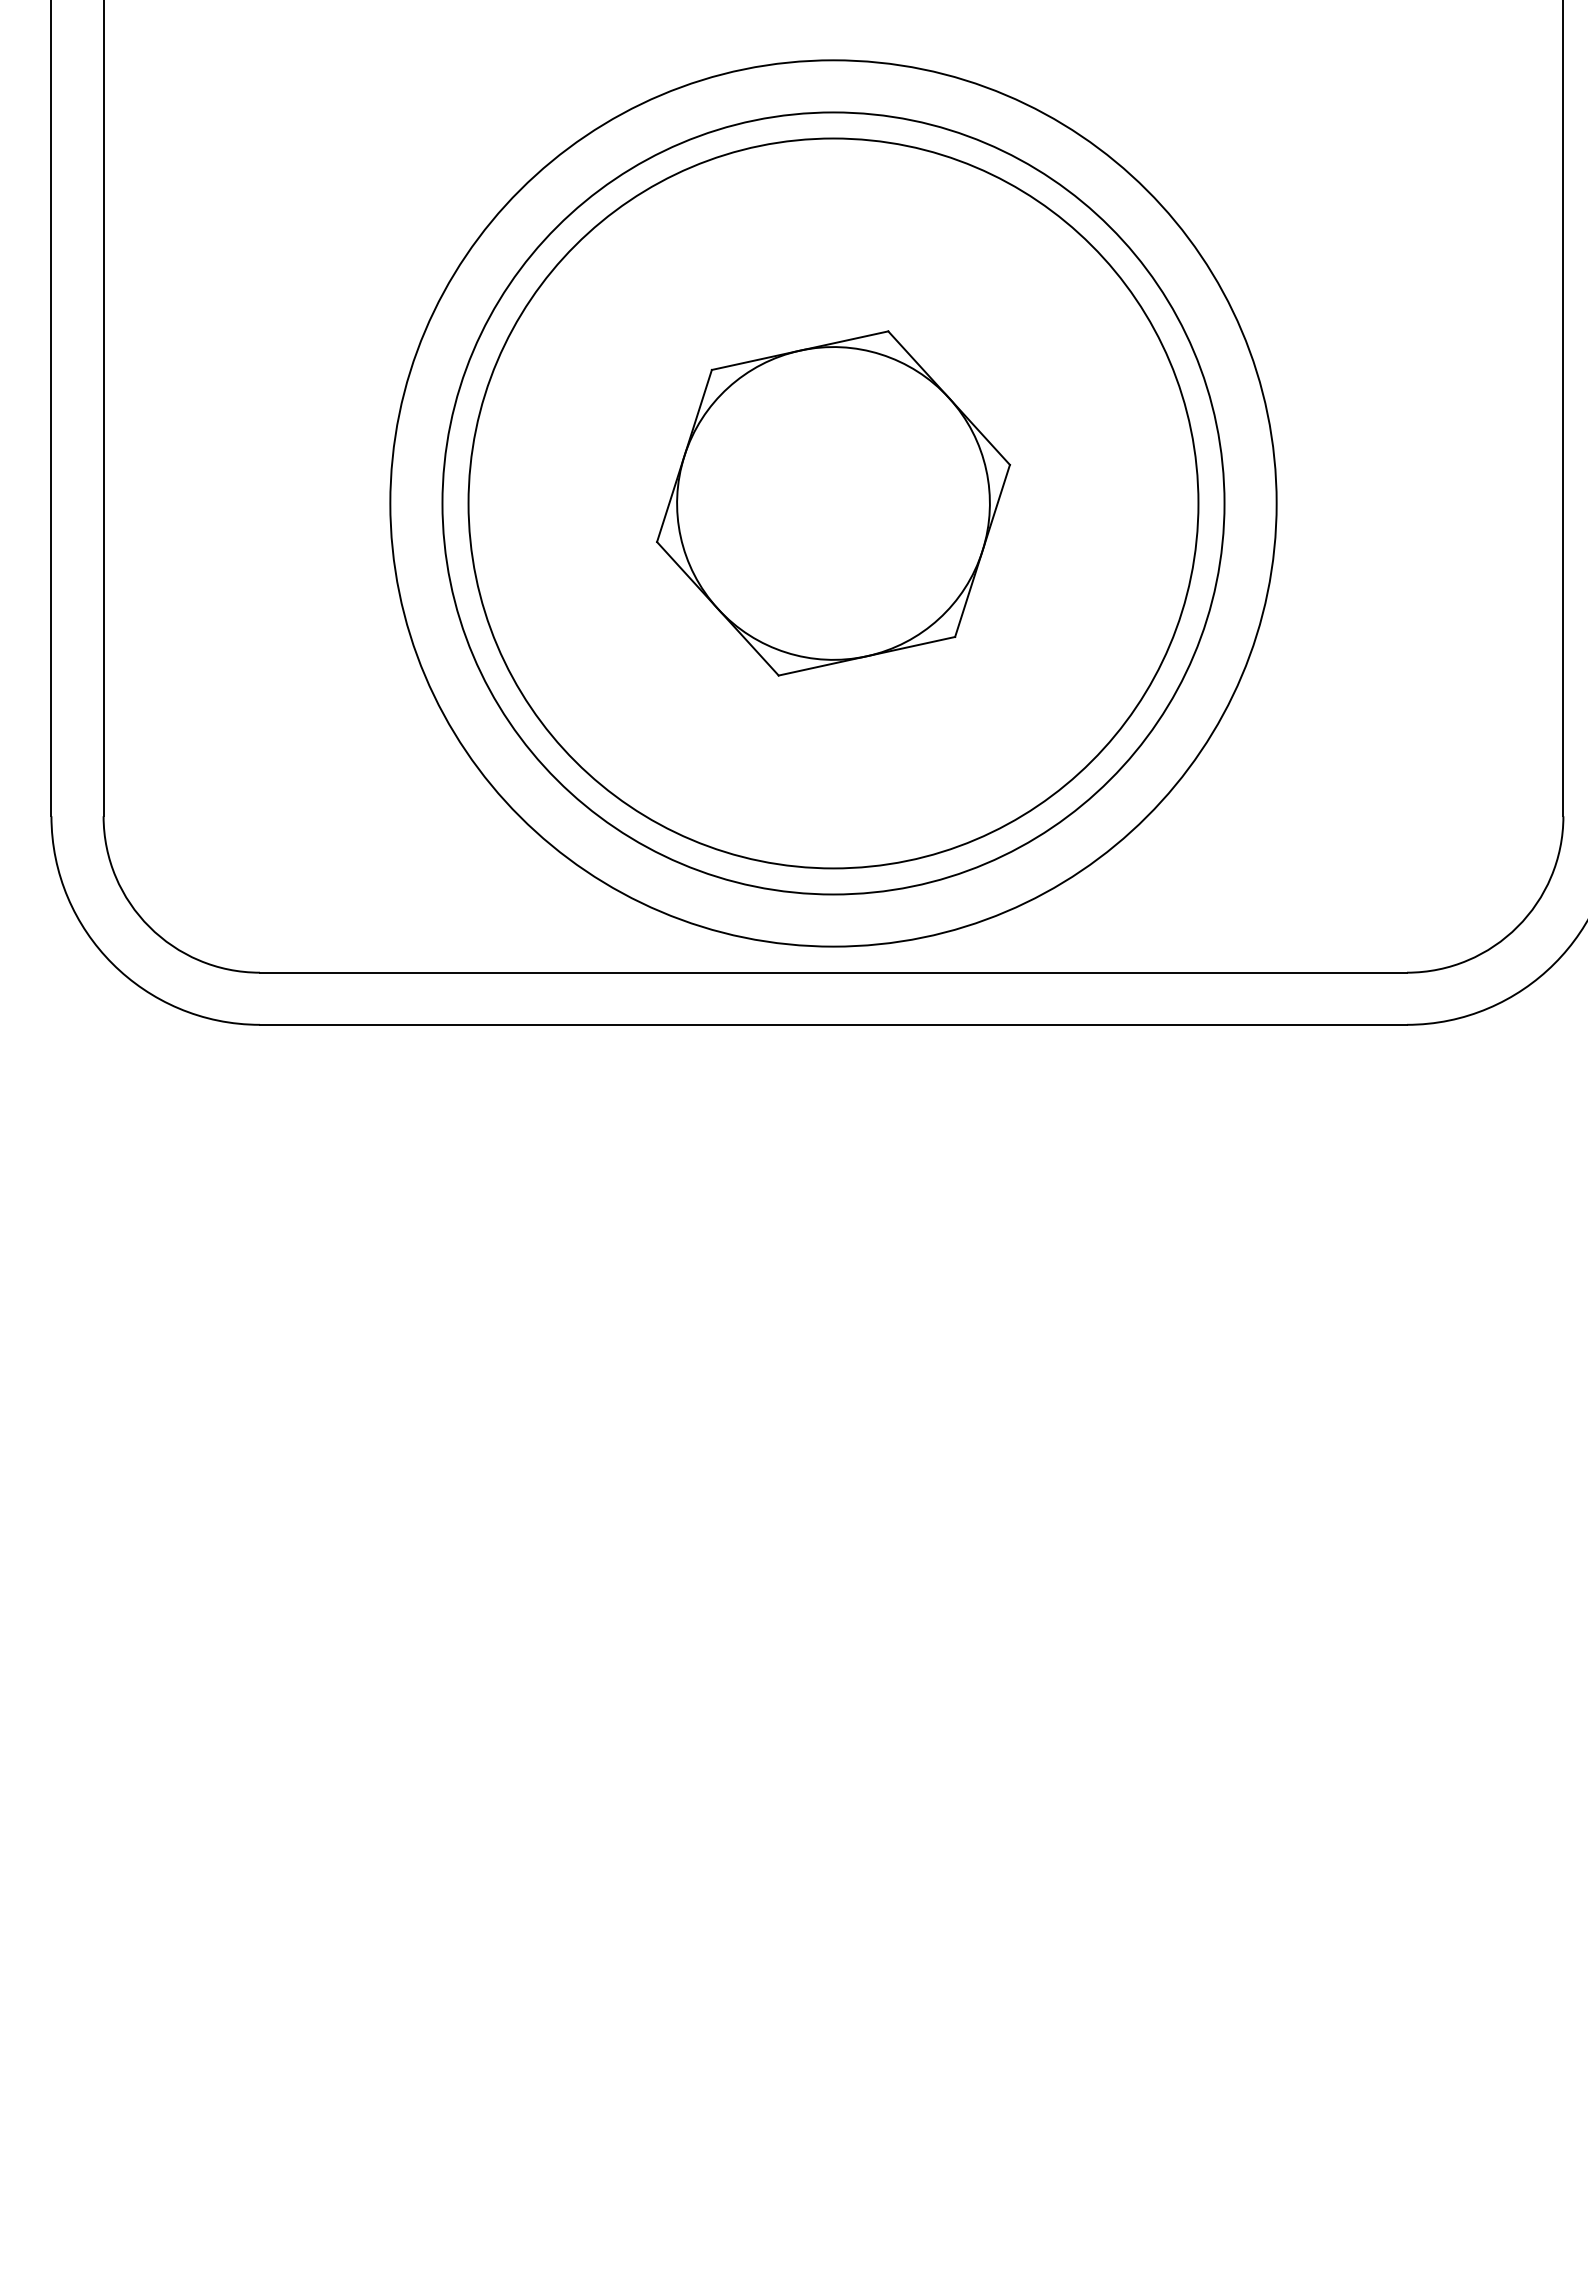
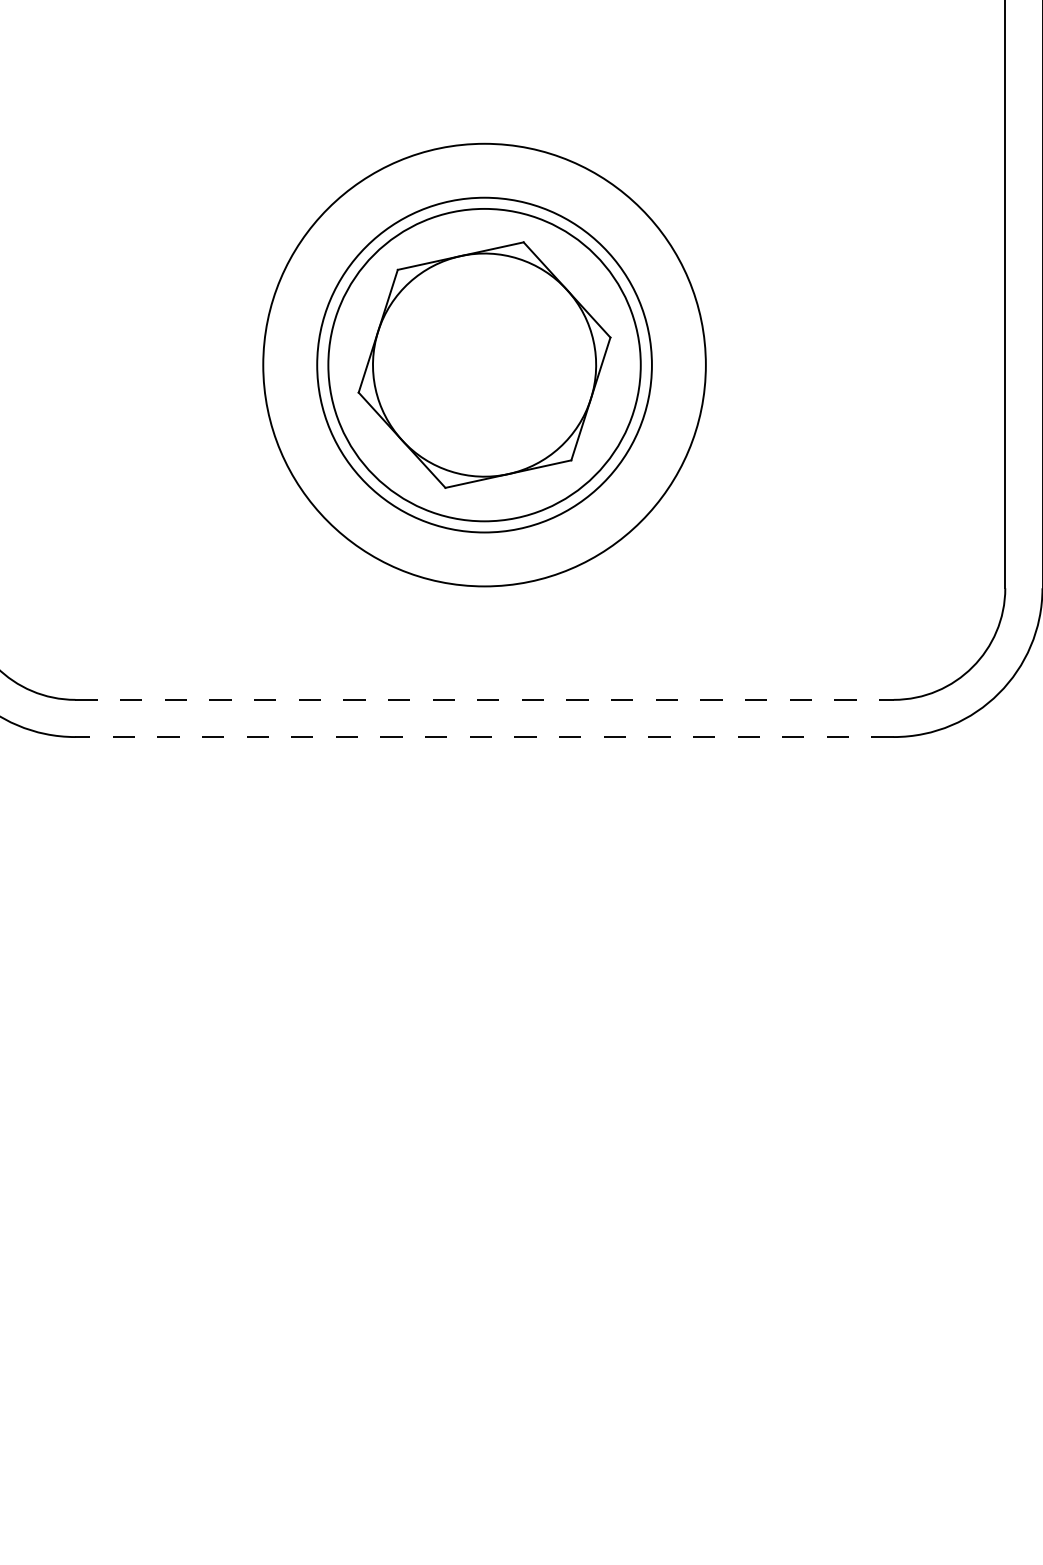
circle: (833, 503) -> (484, 365), size x0.6
circle: (833, 503) -> (484, 365), size x0.6
circle: (833, 503) -> (484, 365), size x0.7
line: (833, 972) -> (484, 699), solid -> dashed
line: (833, 1024) -> (484, 736), solid -> dashed

